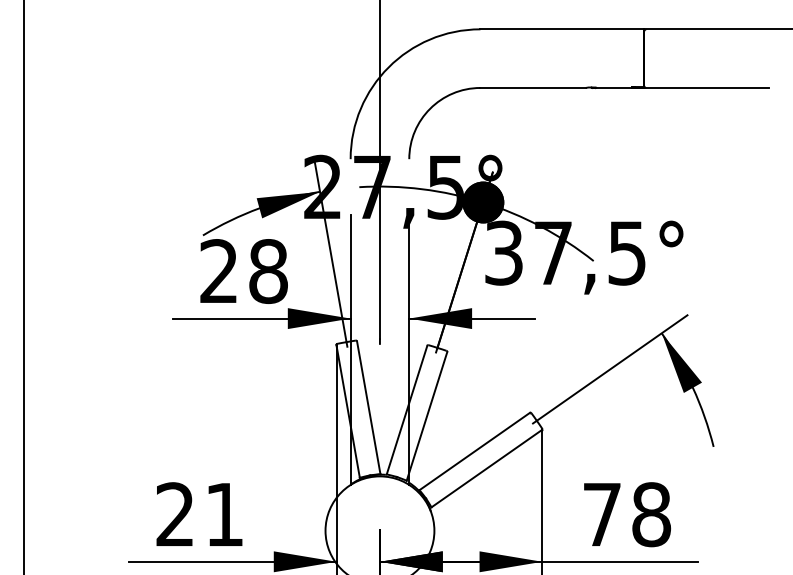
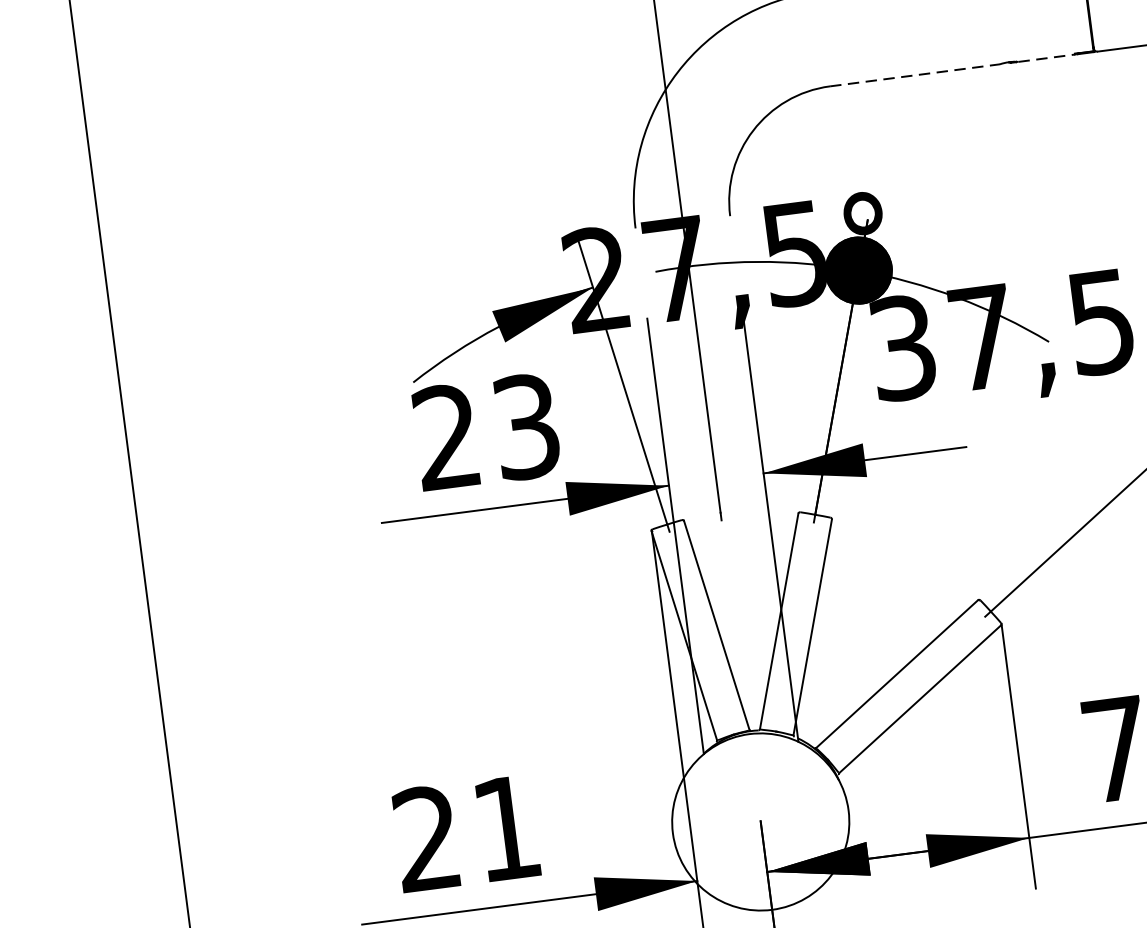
line: (533, 87) -> (915, 74), solid -> dashed
line: (614, 87) -> (1046, 57), solid -> dashed
text: (268, 271) -> (526, 426), 28 -> 23

